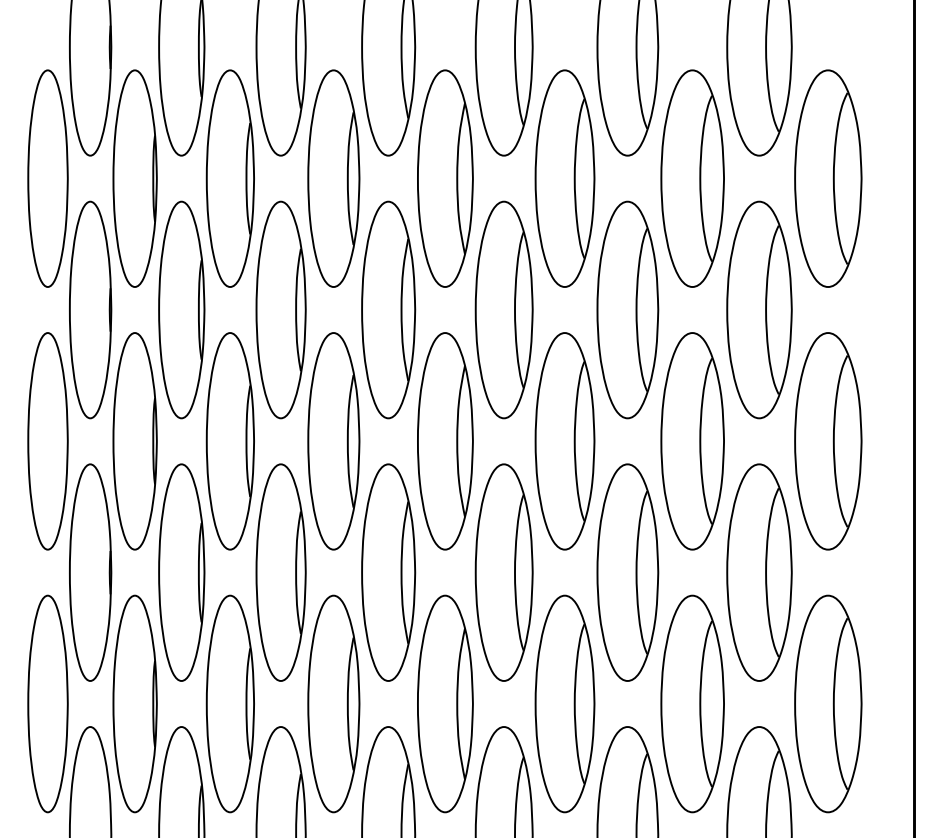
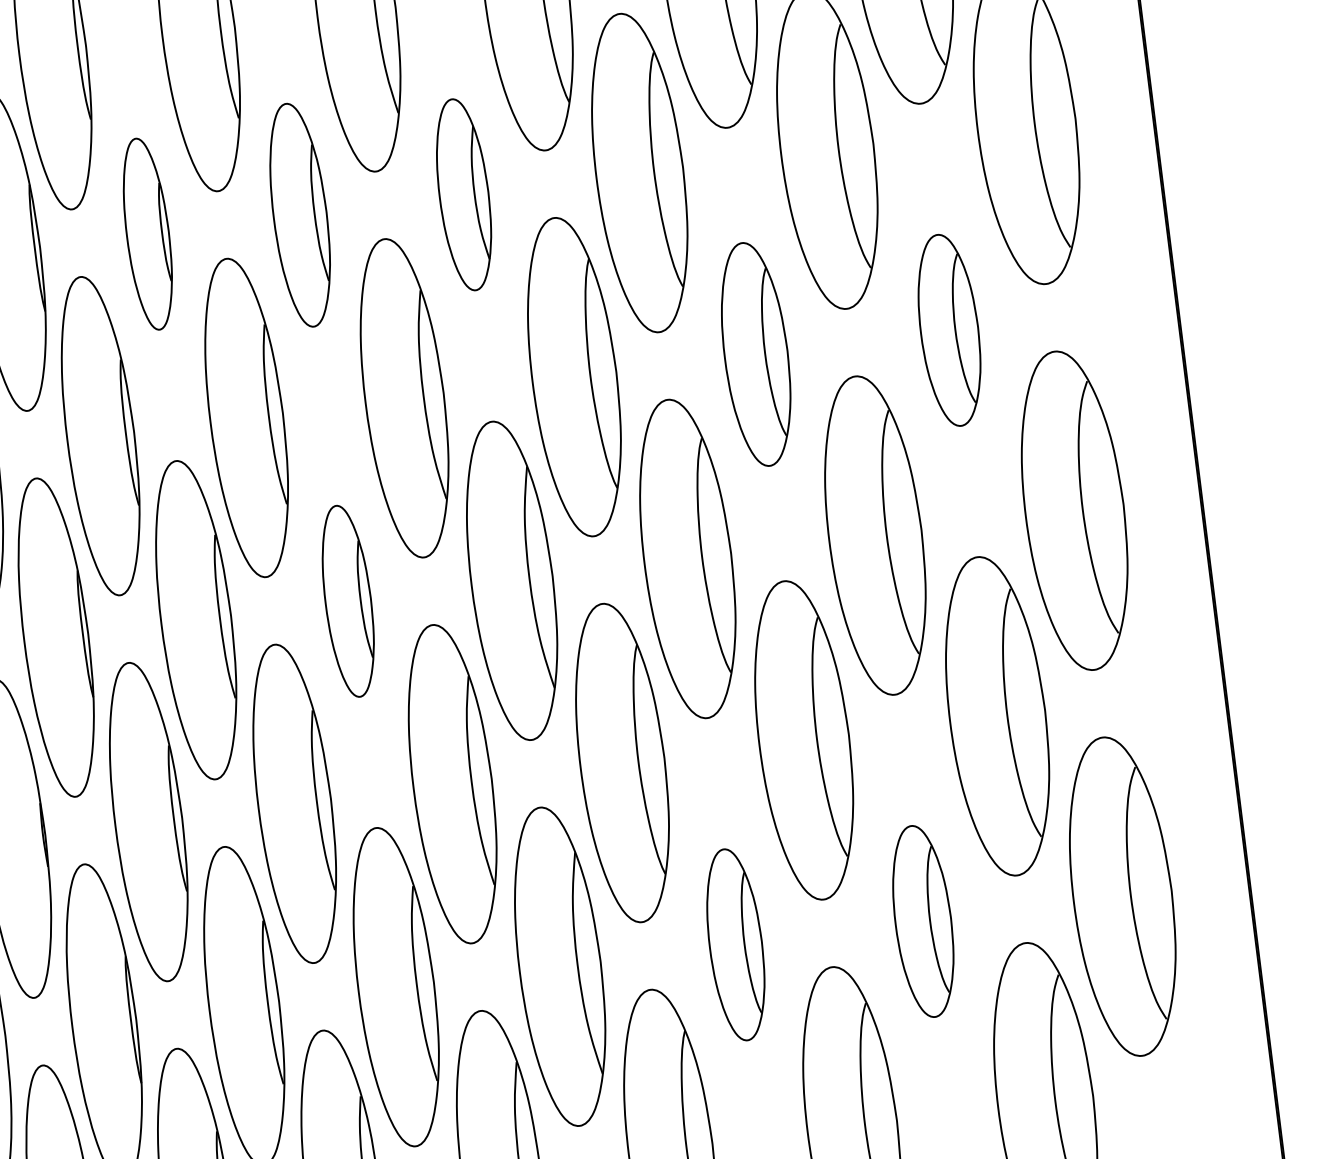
part: (229, 178) -> (146, 234), size x0.6
part: (333, 178) -> (299, 215), size x0.7
part: (445, 178) -> (464, 194), size x0.6
part: (627, 309) -> (755, 353), size x0.7
part: (759, 309) -> (949, 329), size x0.6
part: (333, 441) -> (347, 601), size x0.6
part: (564, 703) -> (735, 944), size x0.6
part: (692, 703) -> (923, 920), size x0.6

